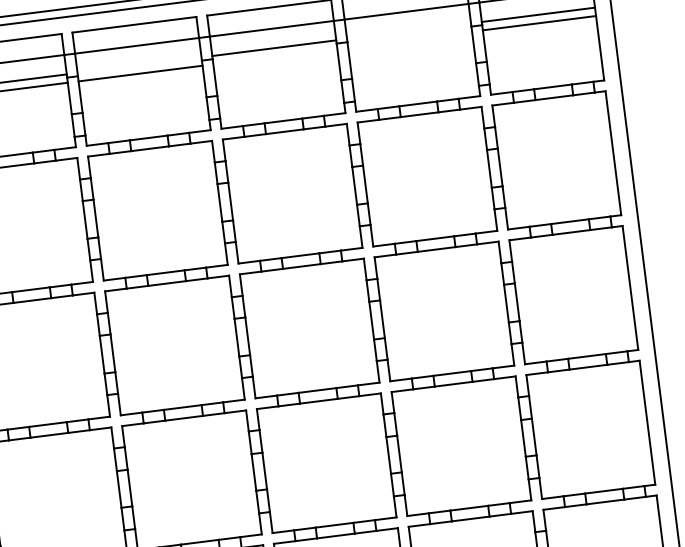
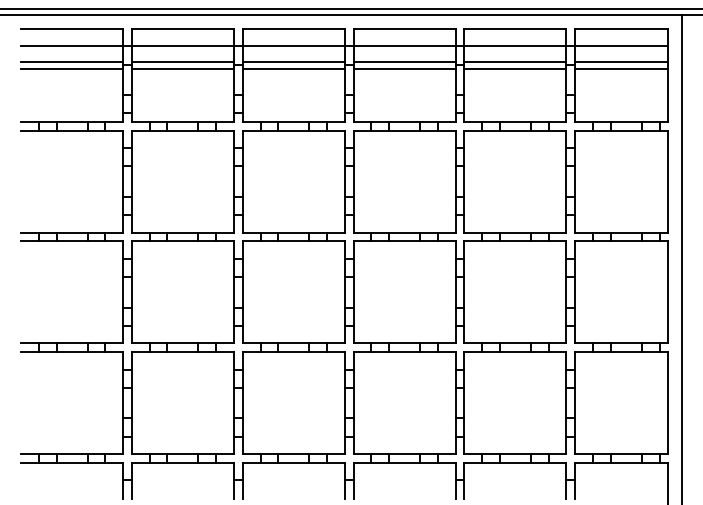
line: (409, 30) -> (515, 61), added
line: (410, 39) -> (515, 68), added
line: (275, 56) -> (404, 68), added
line: (139, 64) -> (293, 61), added

